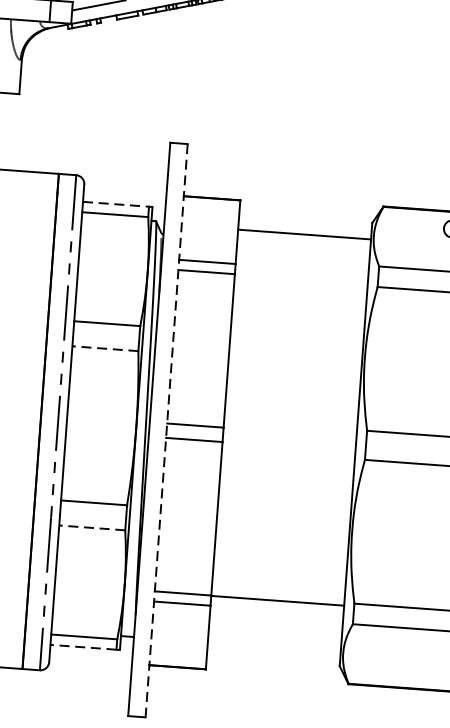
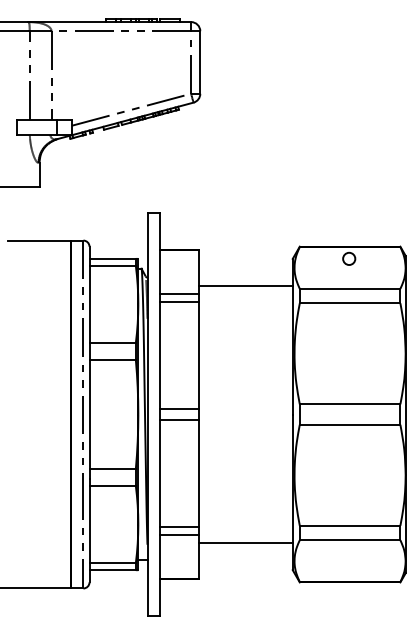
line: (117, 203) -> (113, 258), dashed -> solid
line: (303, 234) -> (245, 286), moved
line: (105, 348) -> (112, 360), dashed -> solid
line: (166, 432) -> (159, 415), dashed -> solid
line: (91, 528) -> (112, 486), dashed -> solid
line: (276, 600) -> (245, 542), moved
line: (83, 647) -> (112, 570), dashed -> solid

